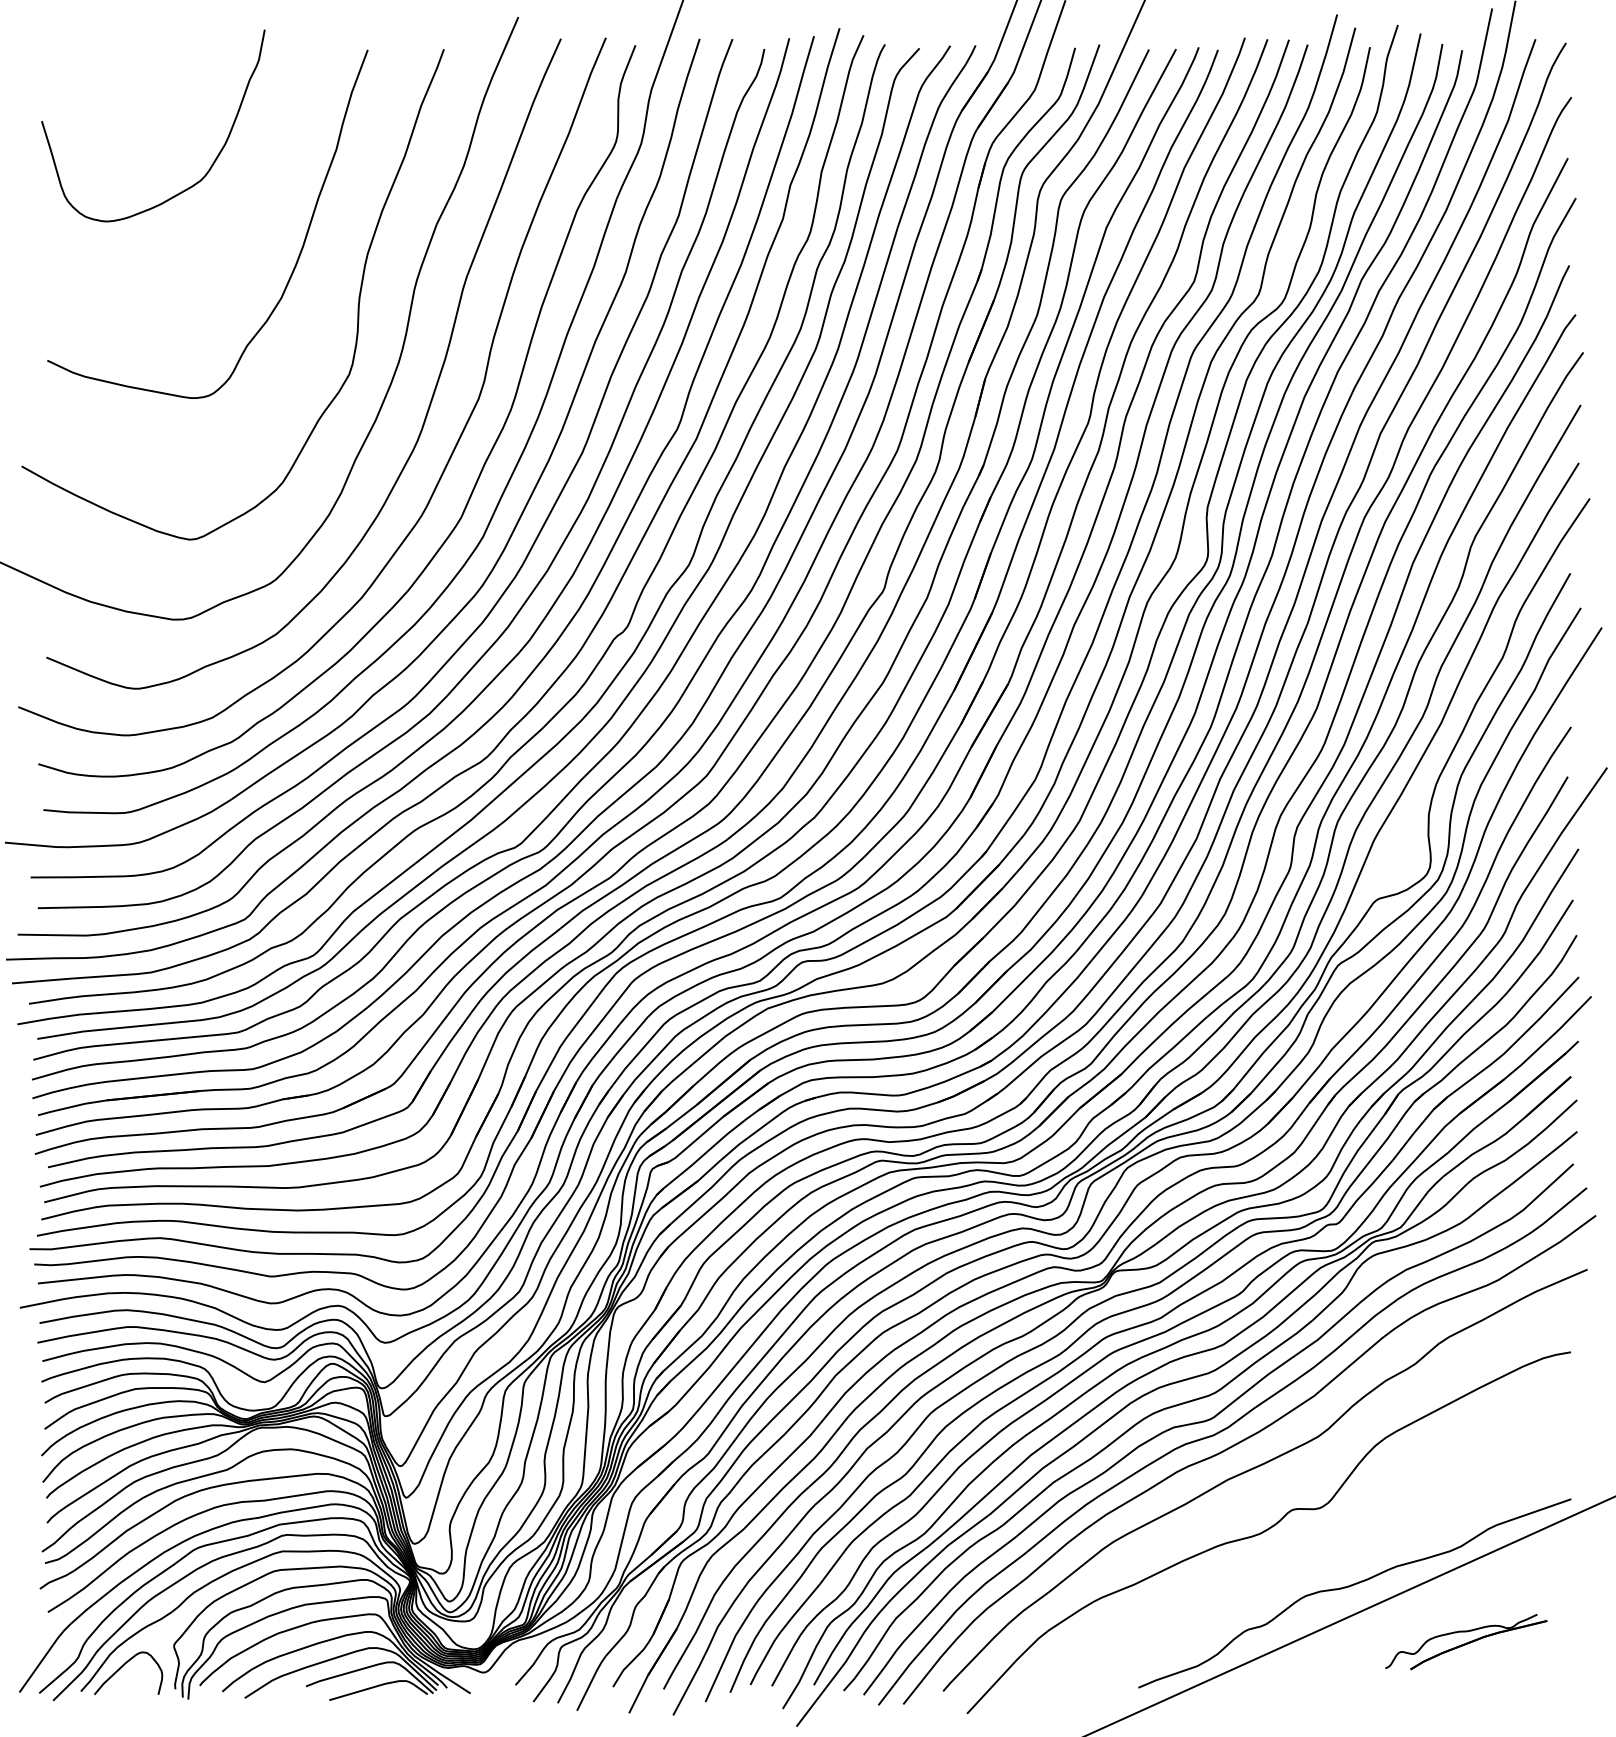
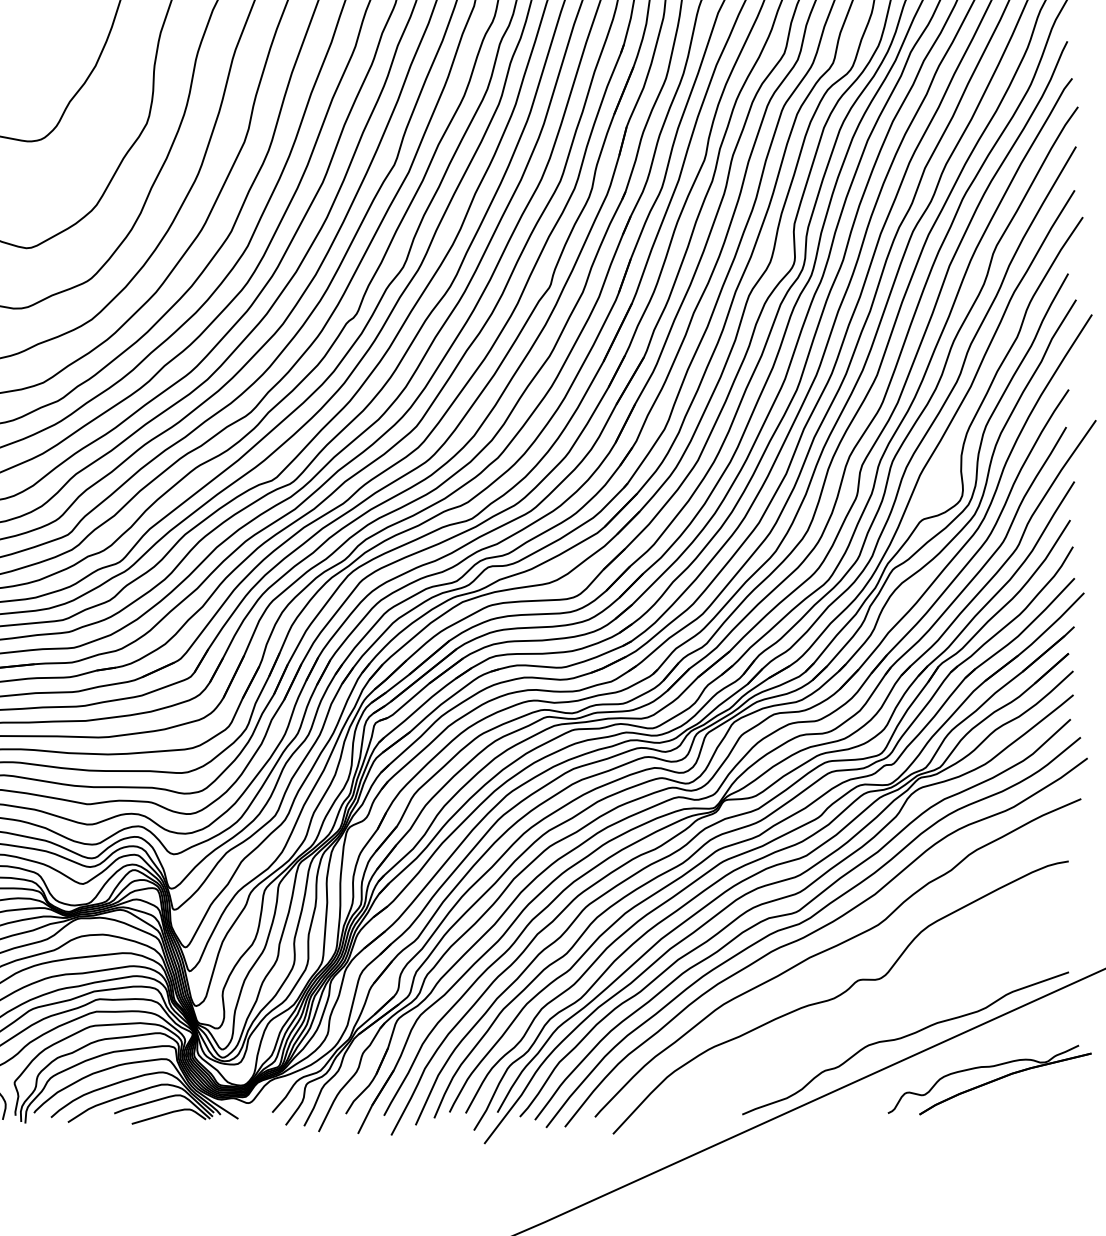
part: (1466, 1641) -> (989, 1079), size x1.67

